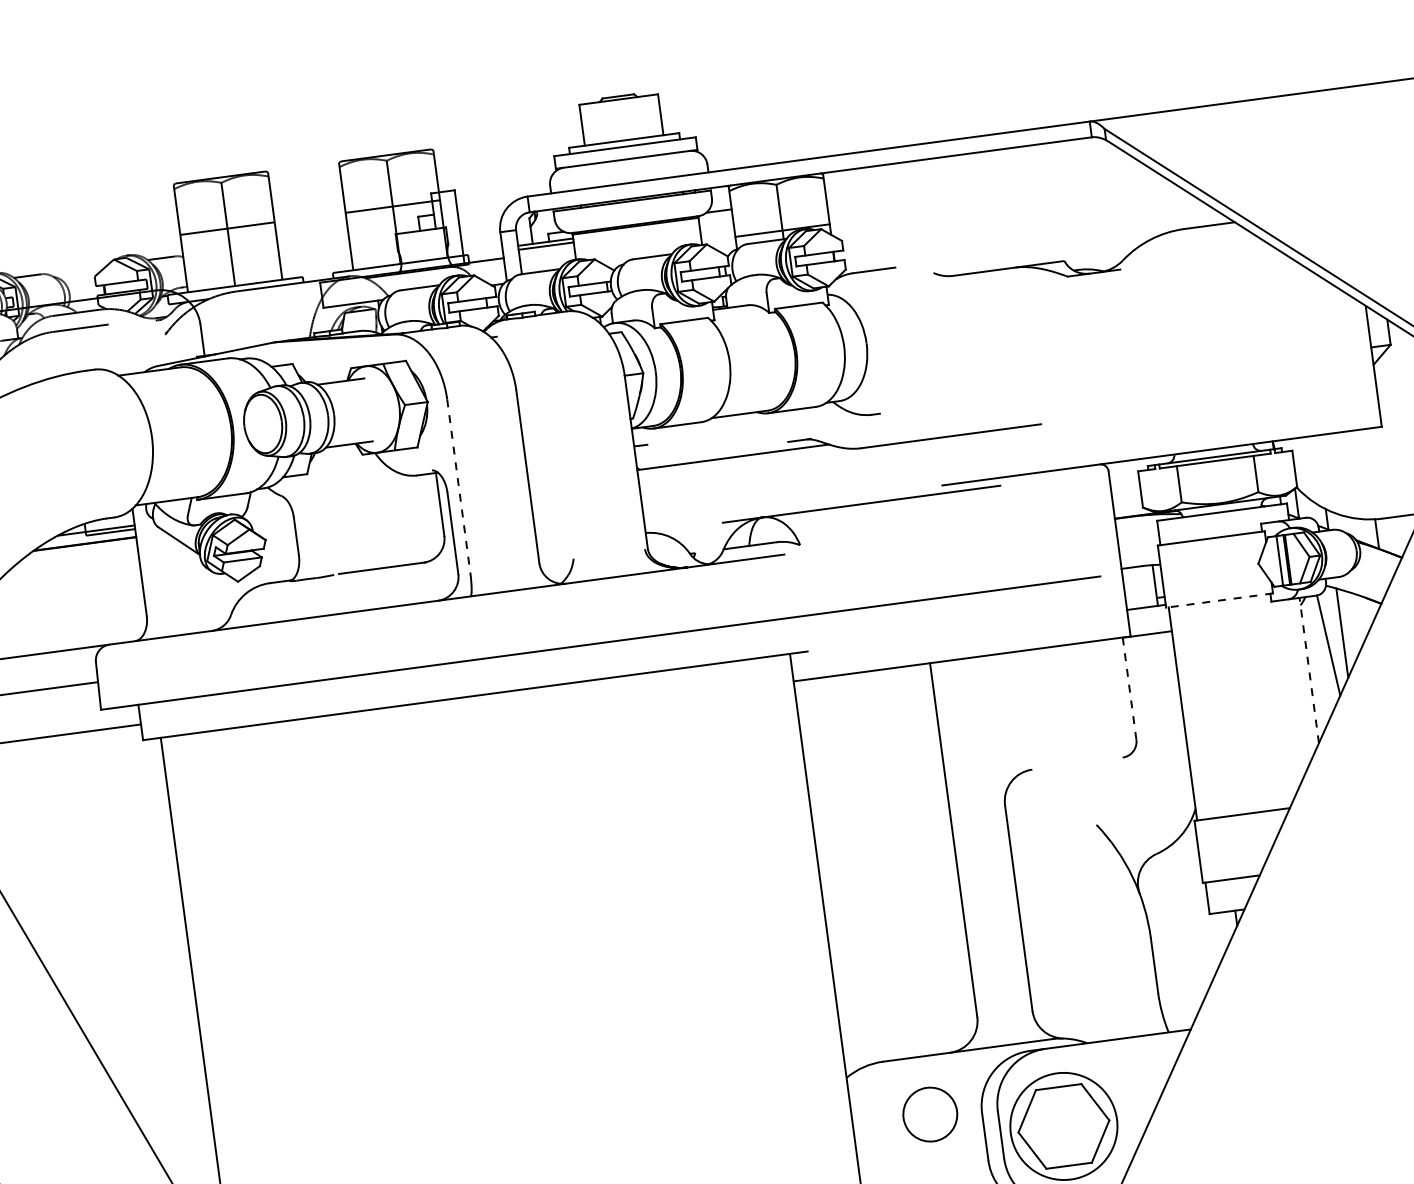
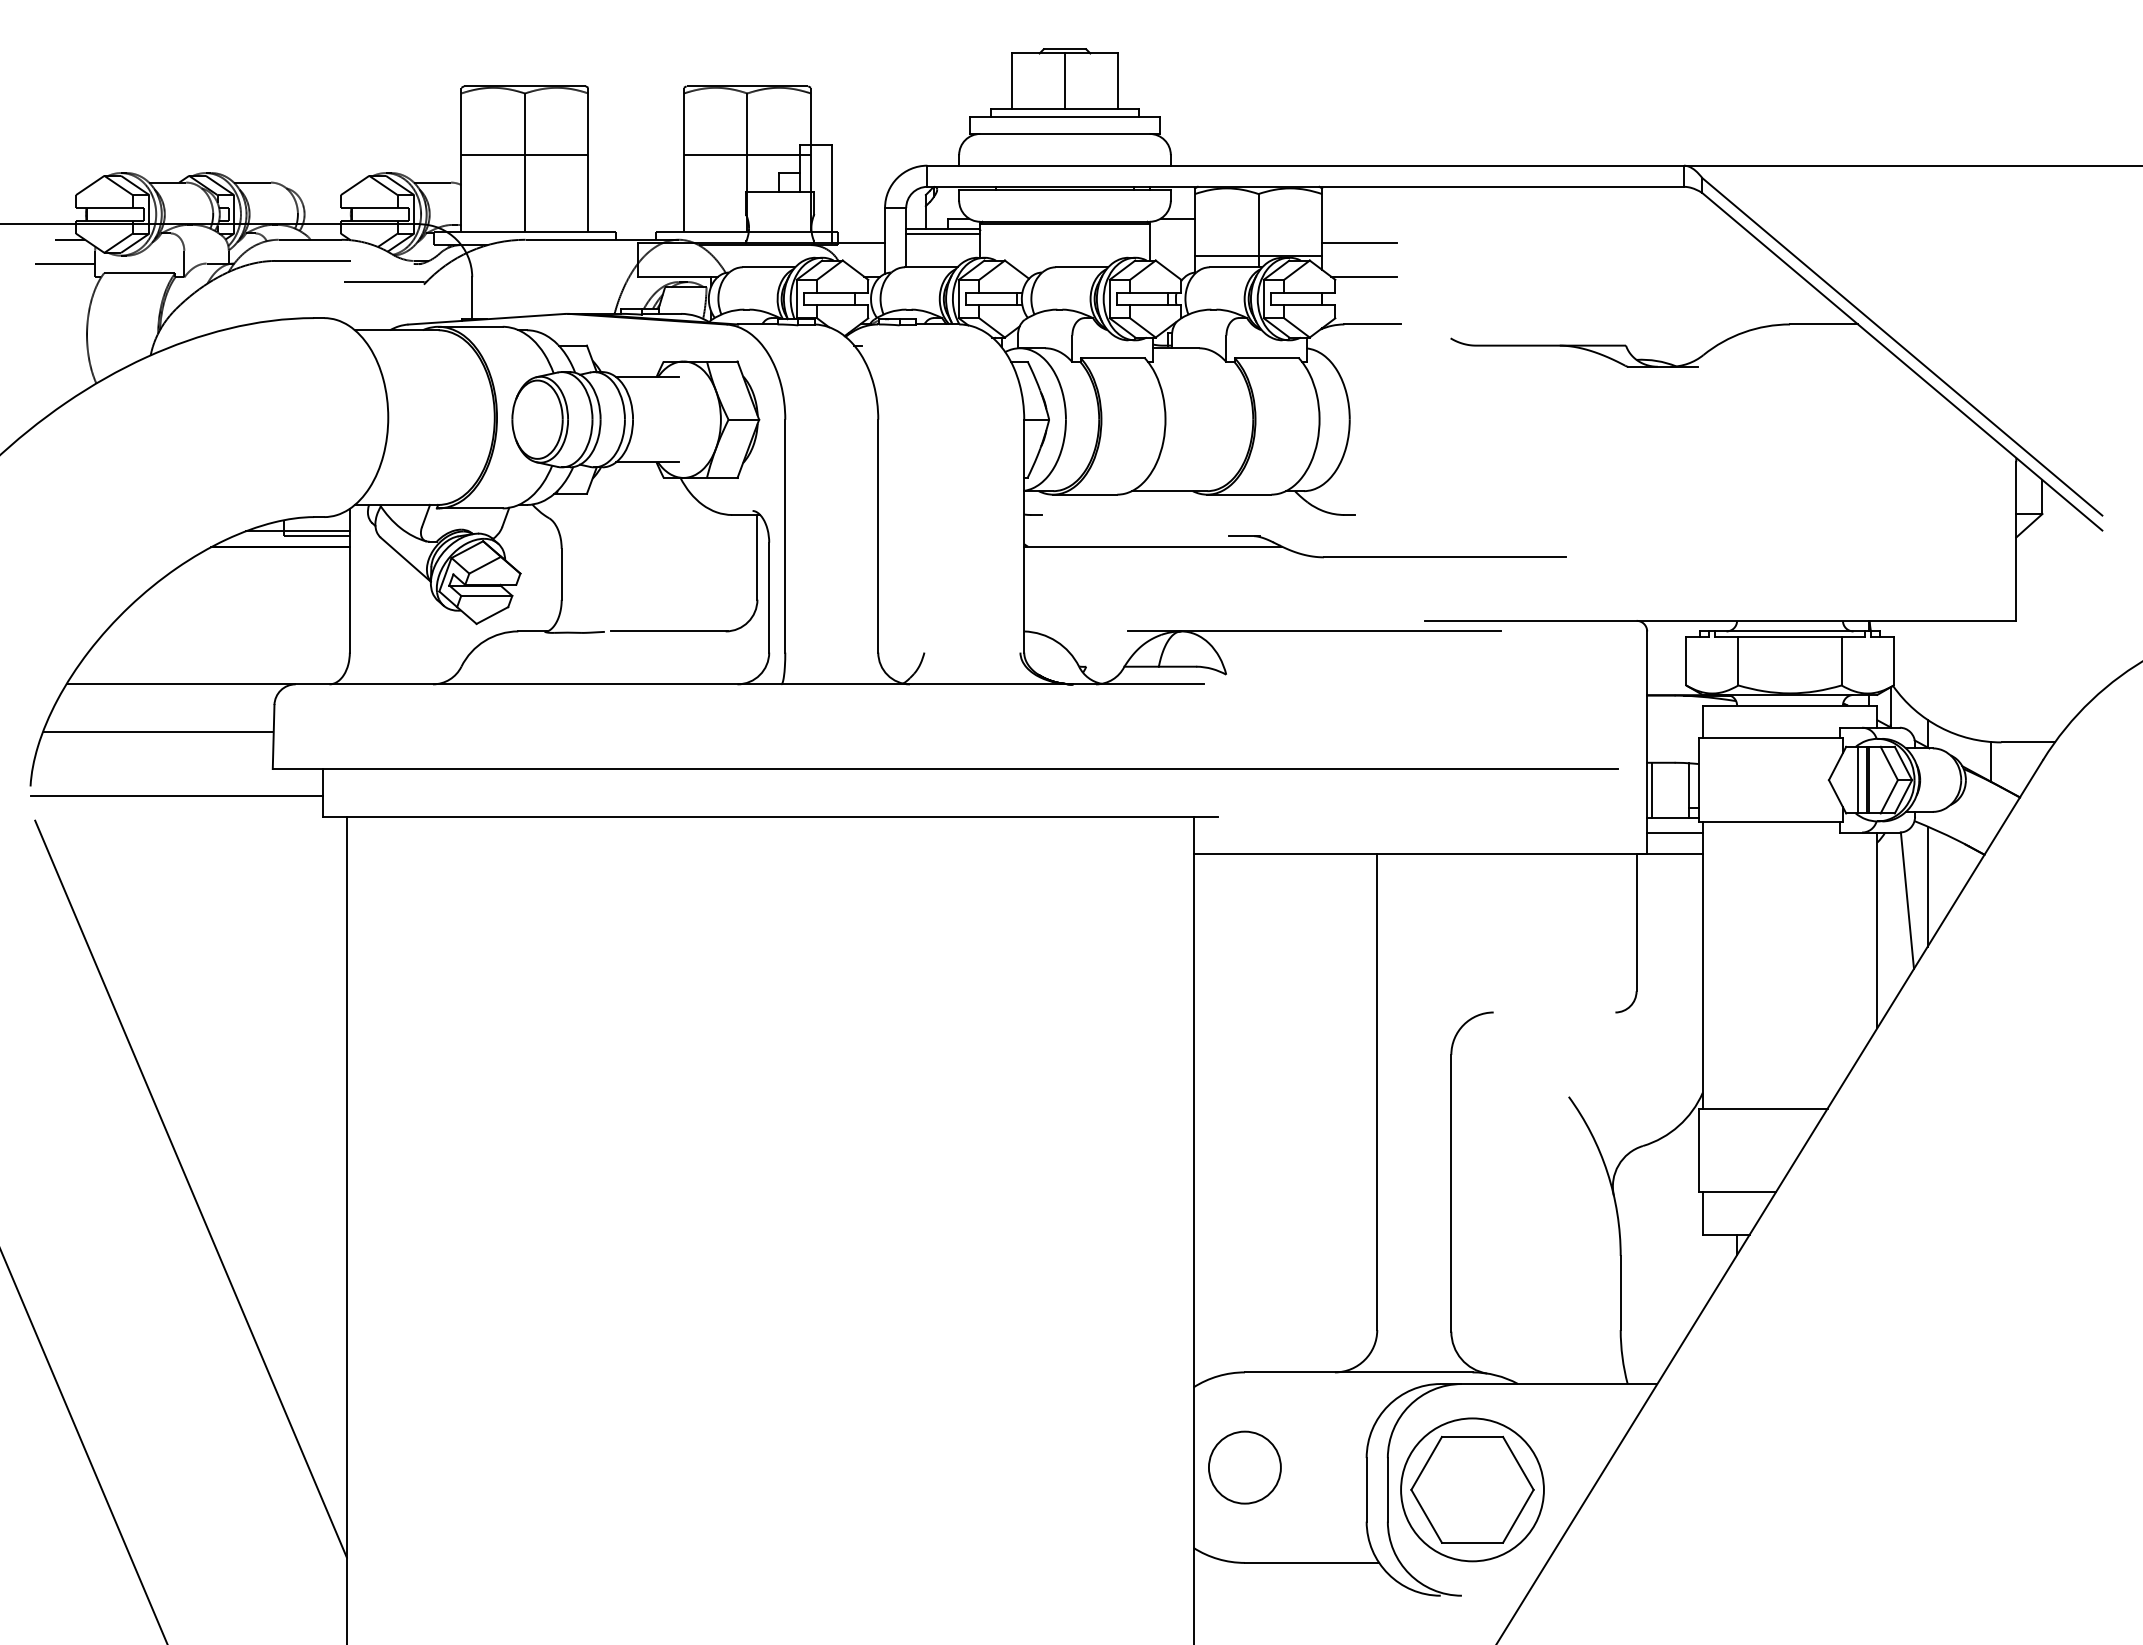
line: (621, 119) -> (1064, 80), added
line: (856, 210) -> (1359, 242), added
line: (863, 235) -> (1364, 276), added
line: (135, 337) -> (383, 282), added
line: (458, 486) -> (785, 536), dashed -> solid
line: (1128, 588) -> (1652, 790), added
line: (1219, 600) -> (1771, 821), dashed -> solid
line: (1148, 617) -> (1674, 832), added
line: (1309, 670) -> (1877, 930), dashed -> solid
line: (1129, 688) -> (1636, 922), dashed -> solid
circle: (929, 1114) -> (1244, 1467), moved

